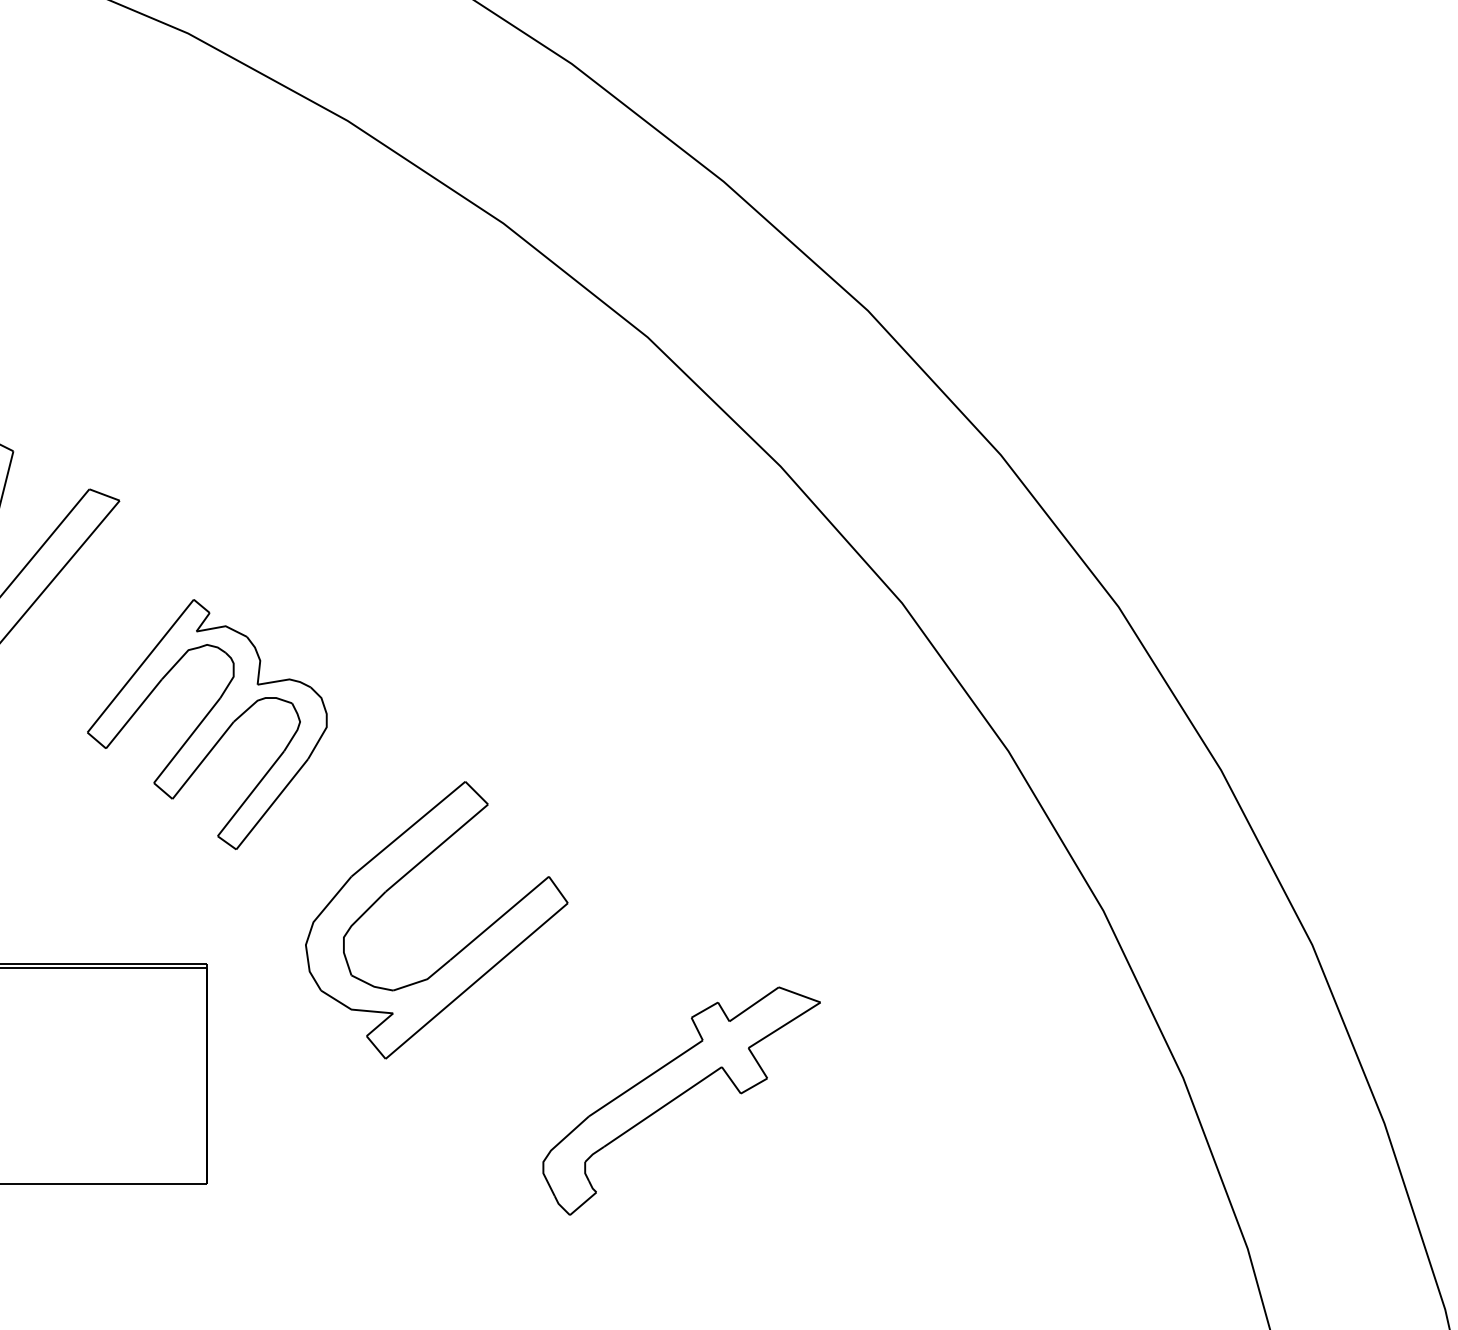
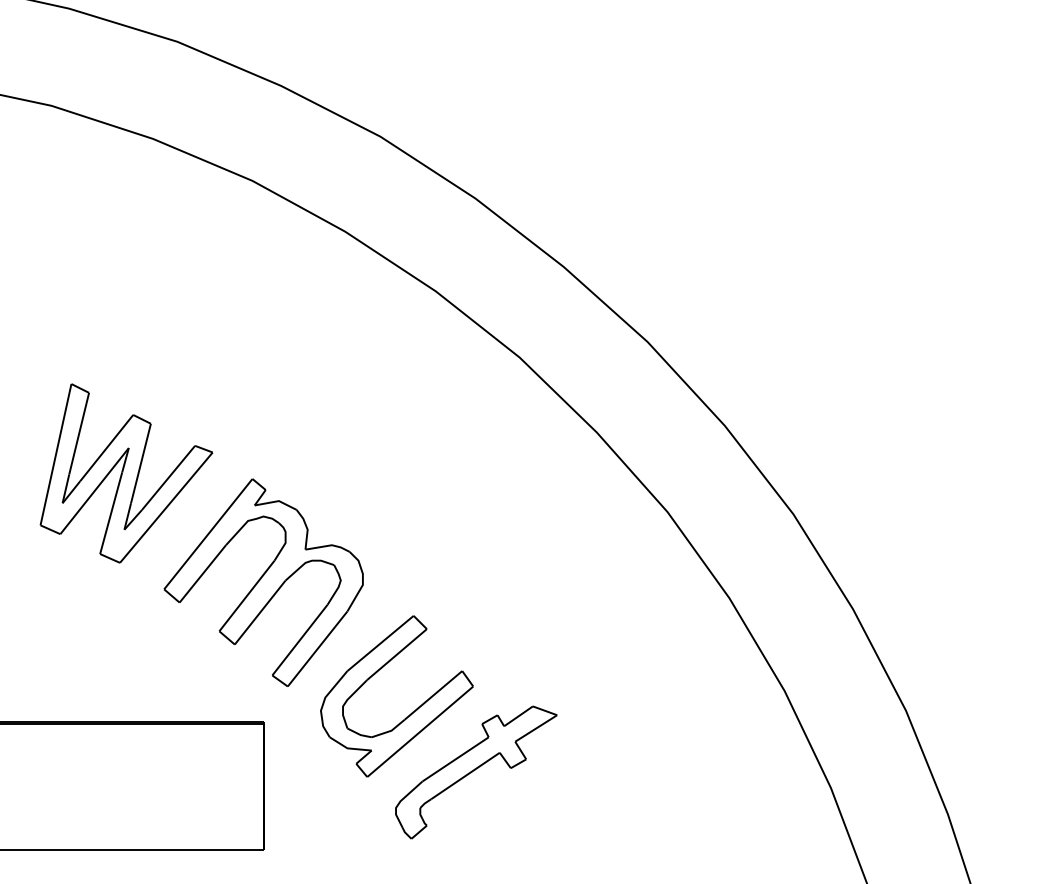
part: (207, 724) -> (263, 582), size x1.43
part: (681, 1100) -> (476, 772), moved

